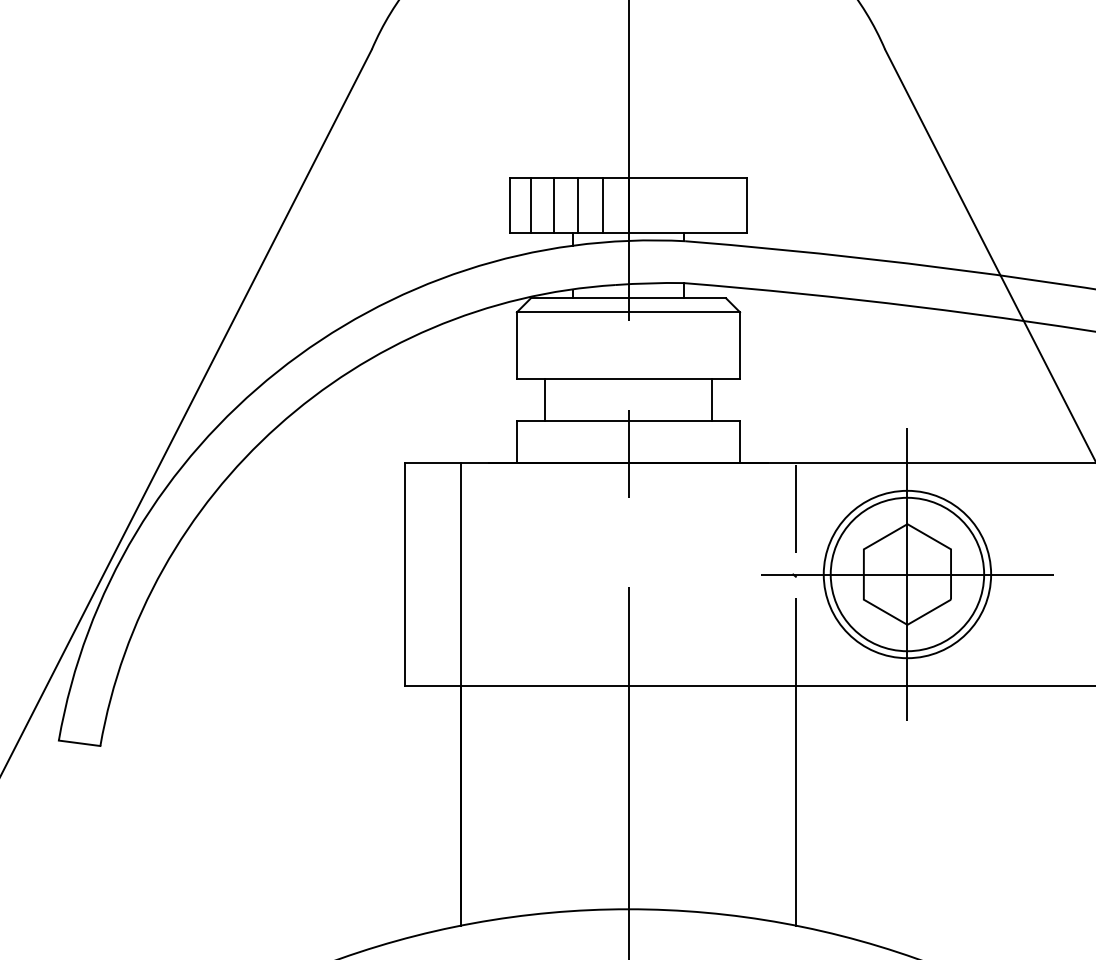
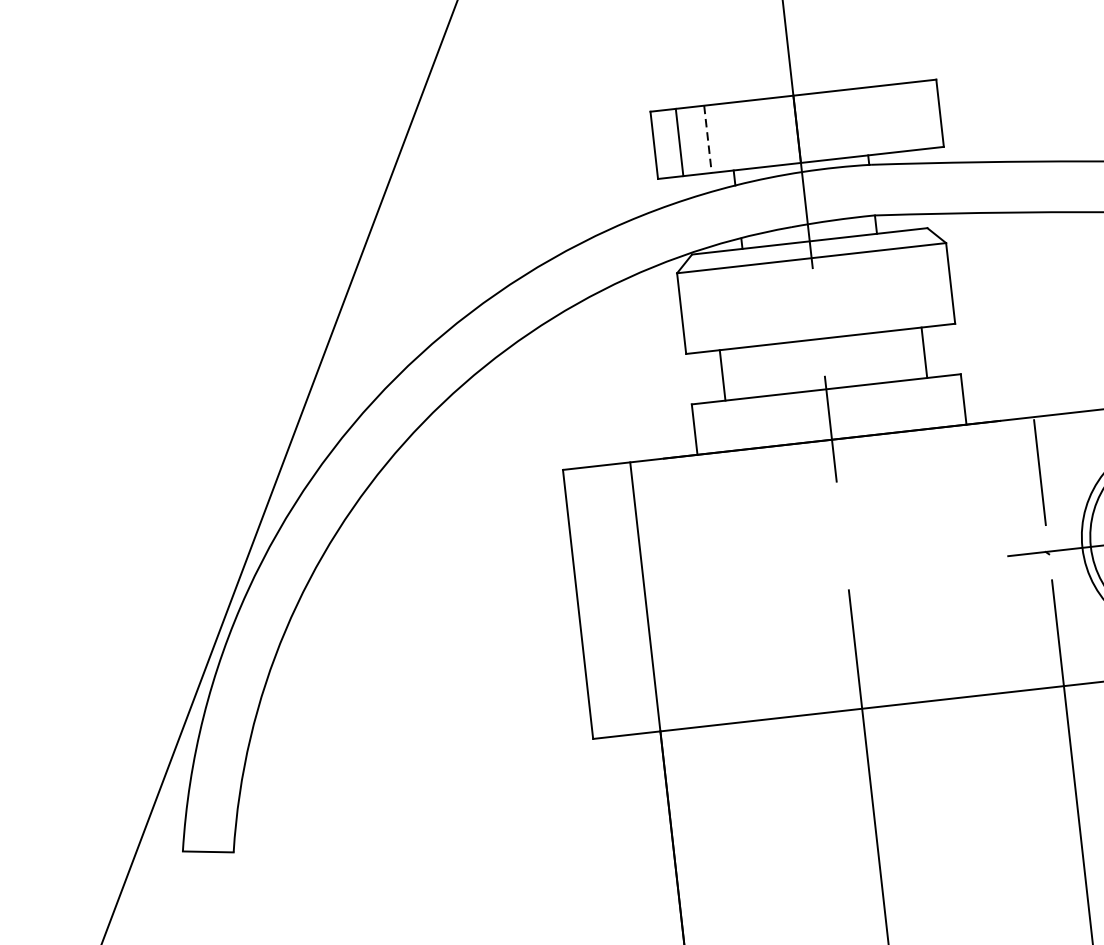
line: (554, 205) -> (707, 139), solid -> dashed
line: (578, 205) -> (736, 136), removed
line: (603, 205) -> (767, 132), removed

